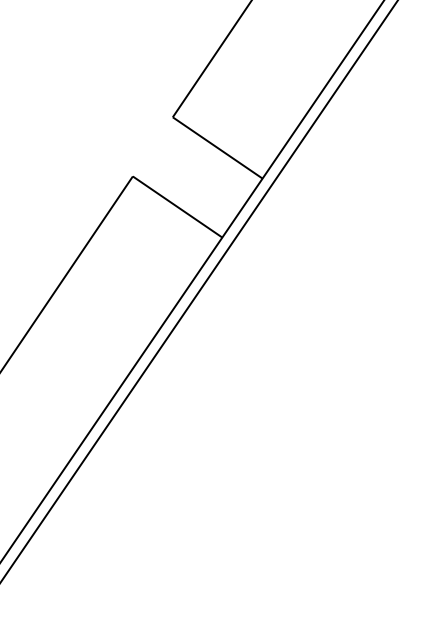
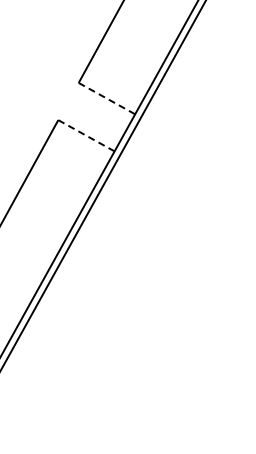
line: (218, 147) -> (107, 98), solid -> dashed
line: (177, 208) -> (86, 136), solid -> dashed

